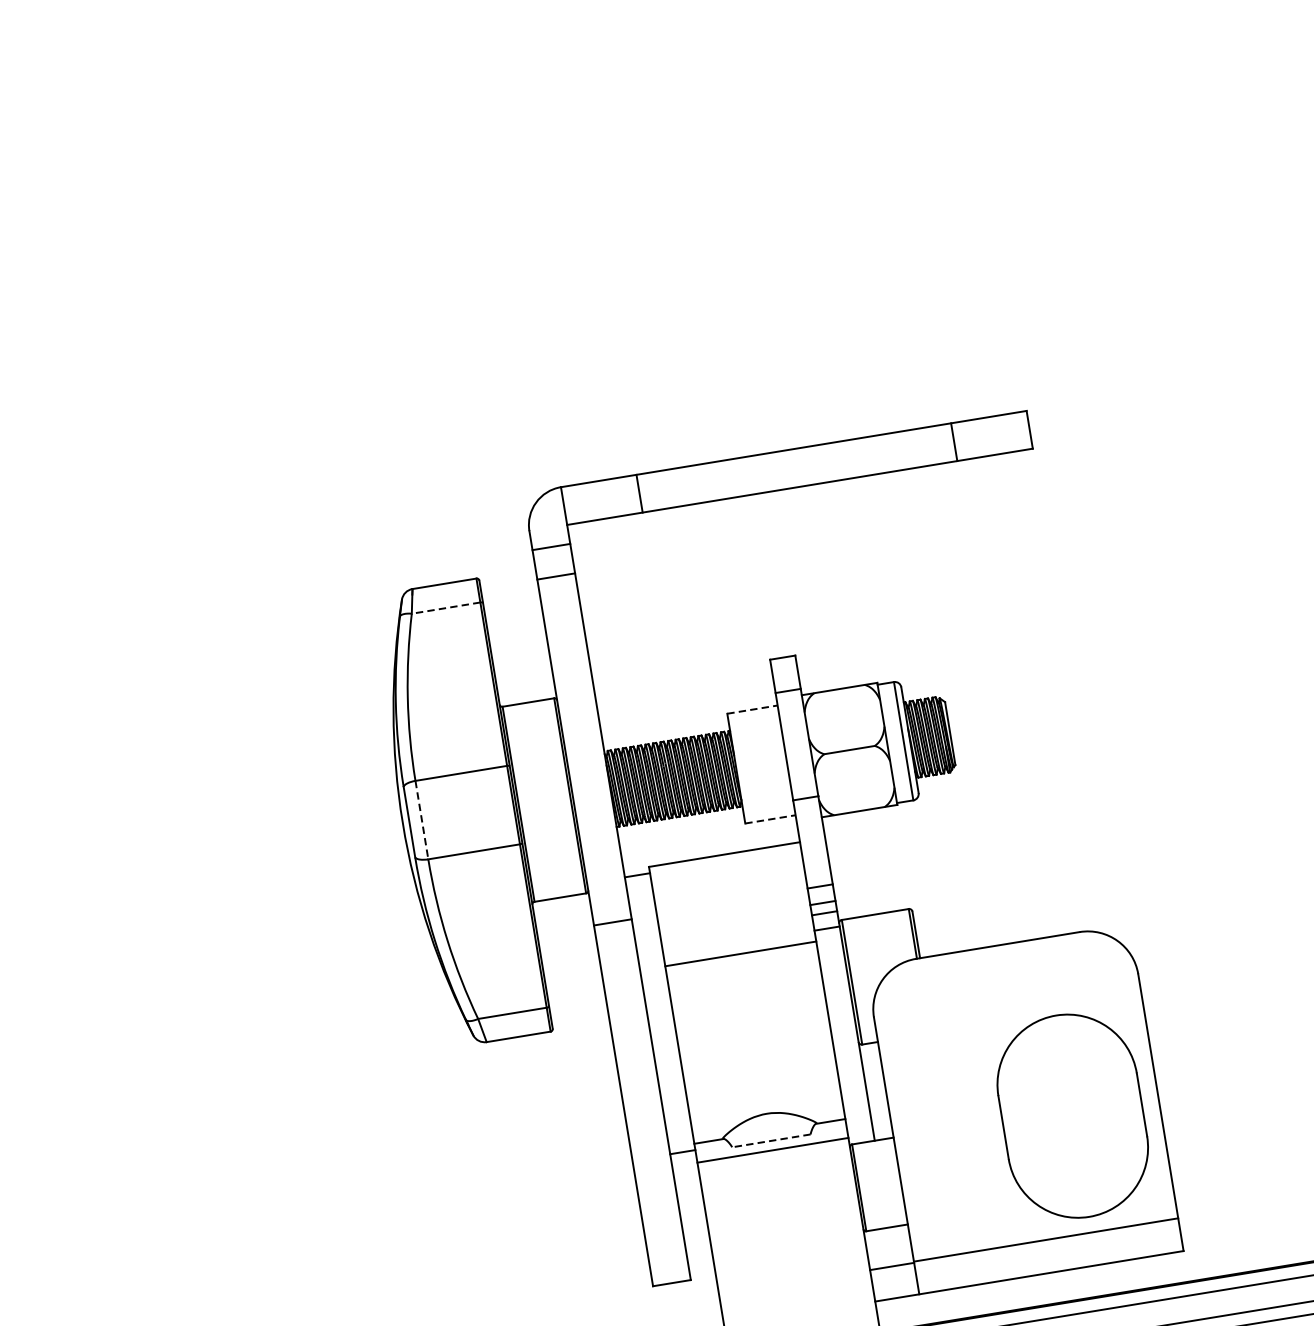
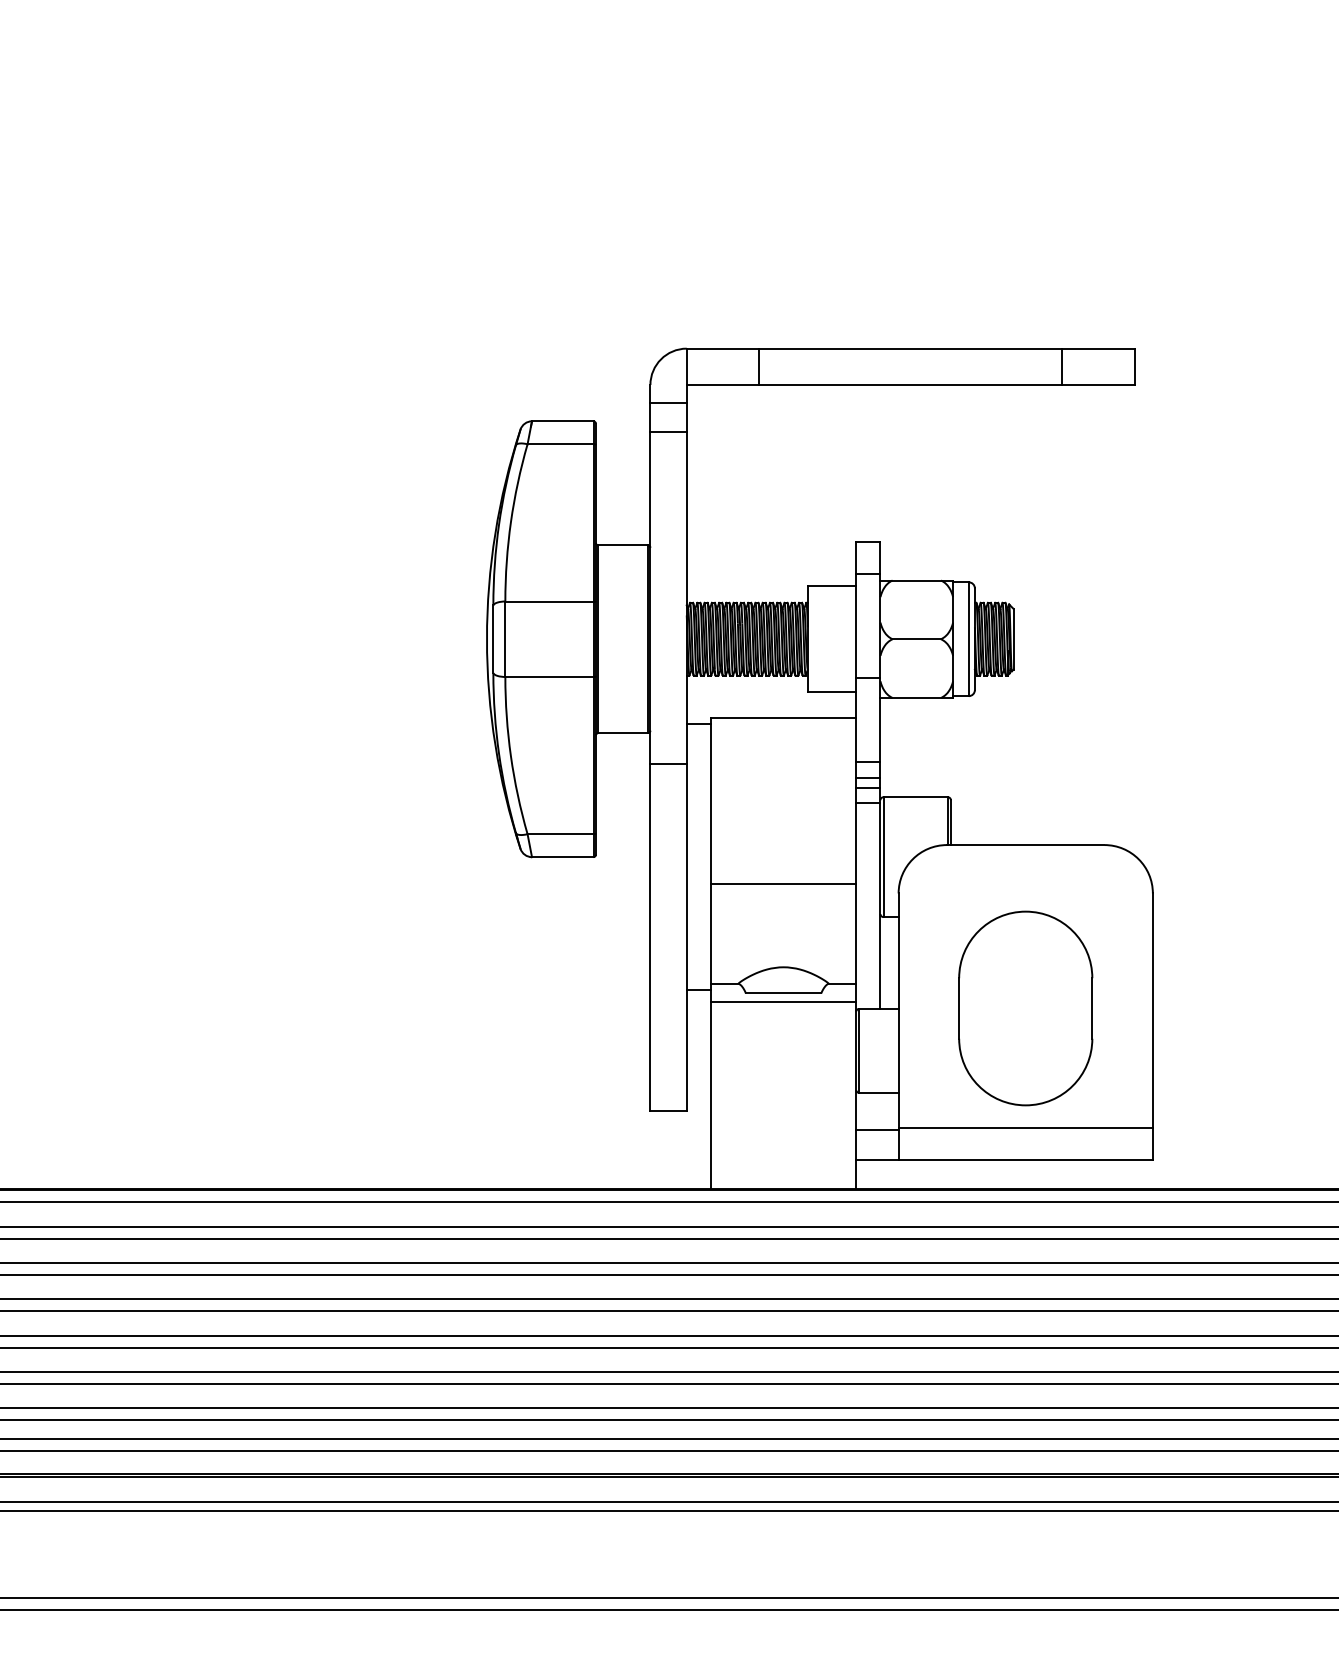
line: (446, 608) -> (560, 444), dashed -> solid
line: (752, 709) -> (832, 586), dashed -> solid
line: (771, 819) -> (832, 692), dashed -> solid
line: (422, 820) -> (505, 639), dashed -> solid
line: (740, 953) -> (783, 883), moved
part: (1072, 1116) -> (1025, 1008), moved
line: (771, 1141) -> (783, 993), dashed -> solid

